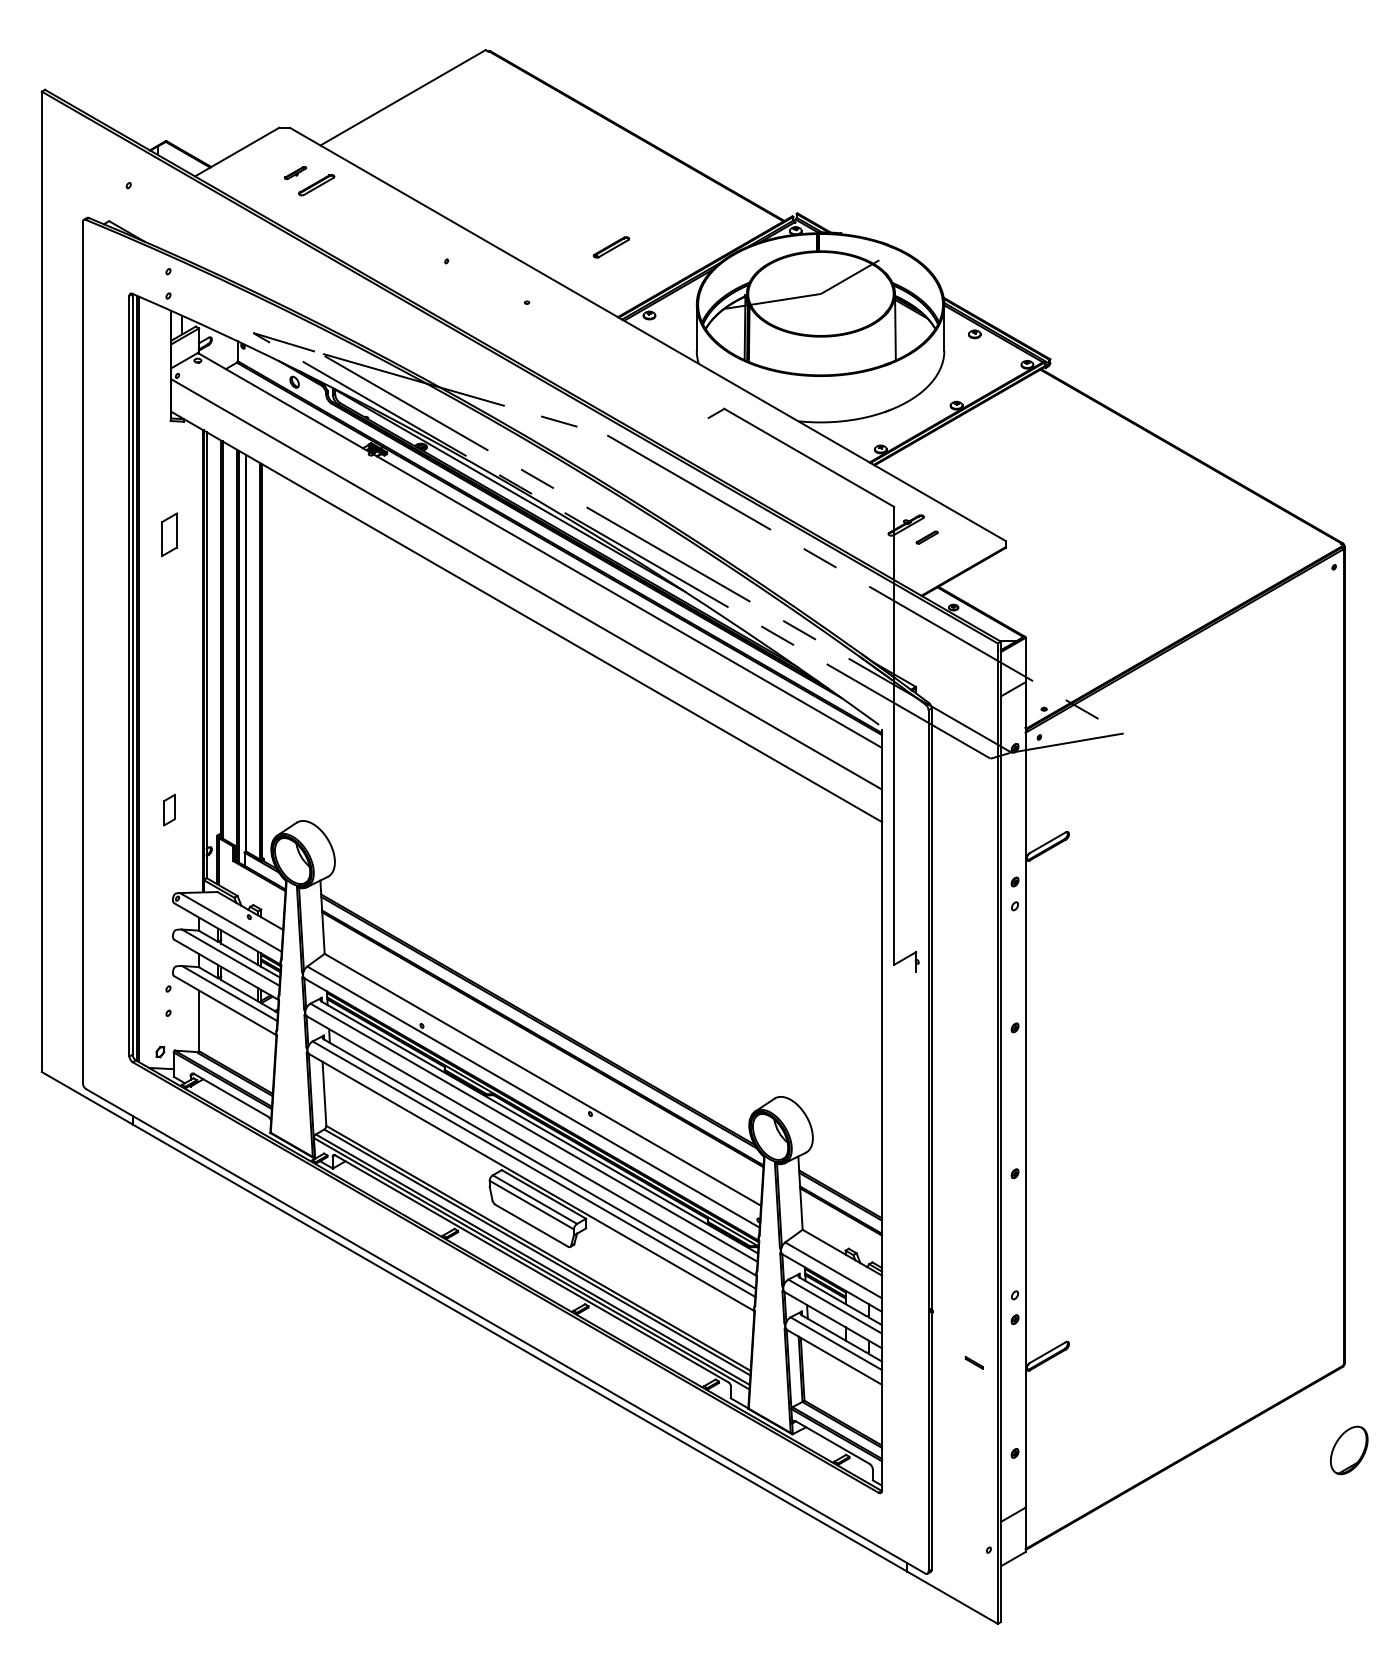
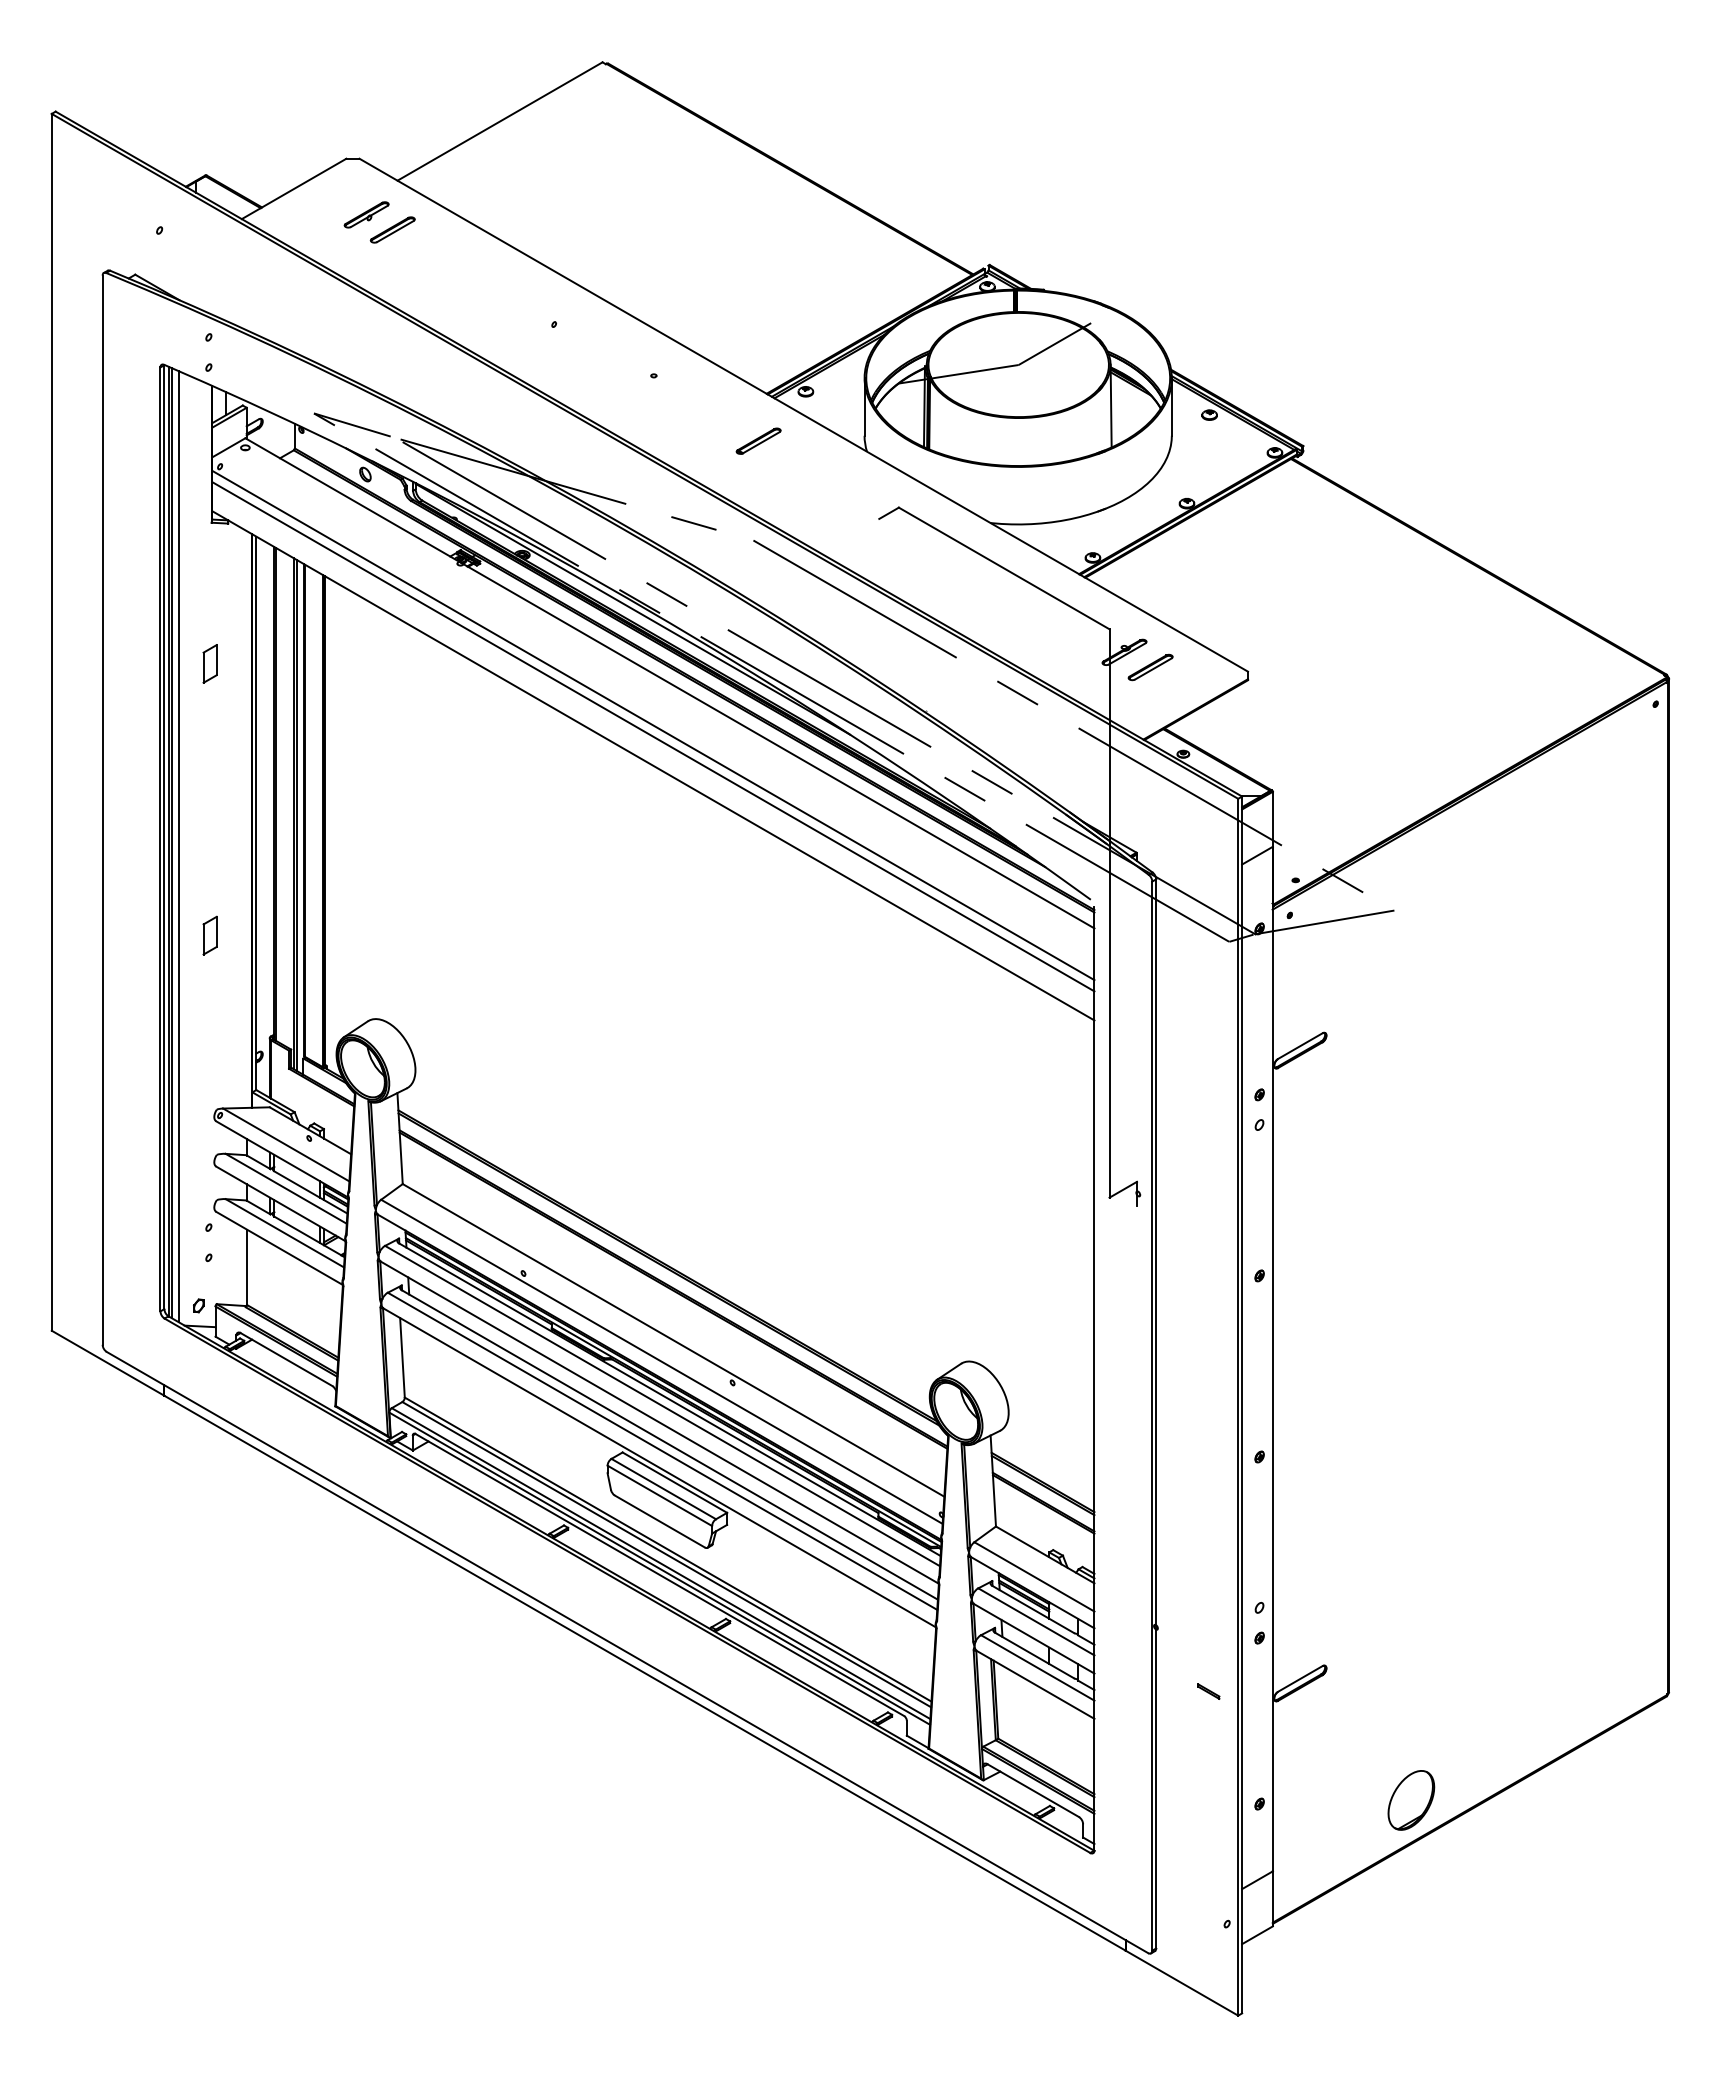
part: (295, 172) -> (366, 214), size x1.67
part: (611, 246) -> (758, 440), moved
part: (168, 534) -> (209, 663), size x0.71
part: (927, 537) -> (1150, 667), size x1.67
line: (526, 593) -> (653, 736), added
line: (144, 681) -> (178, 846), added
part: (168, 810) -> (209, 935), moved
part: (1349, 1450) -> (1411, 1800), moved

